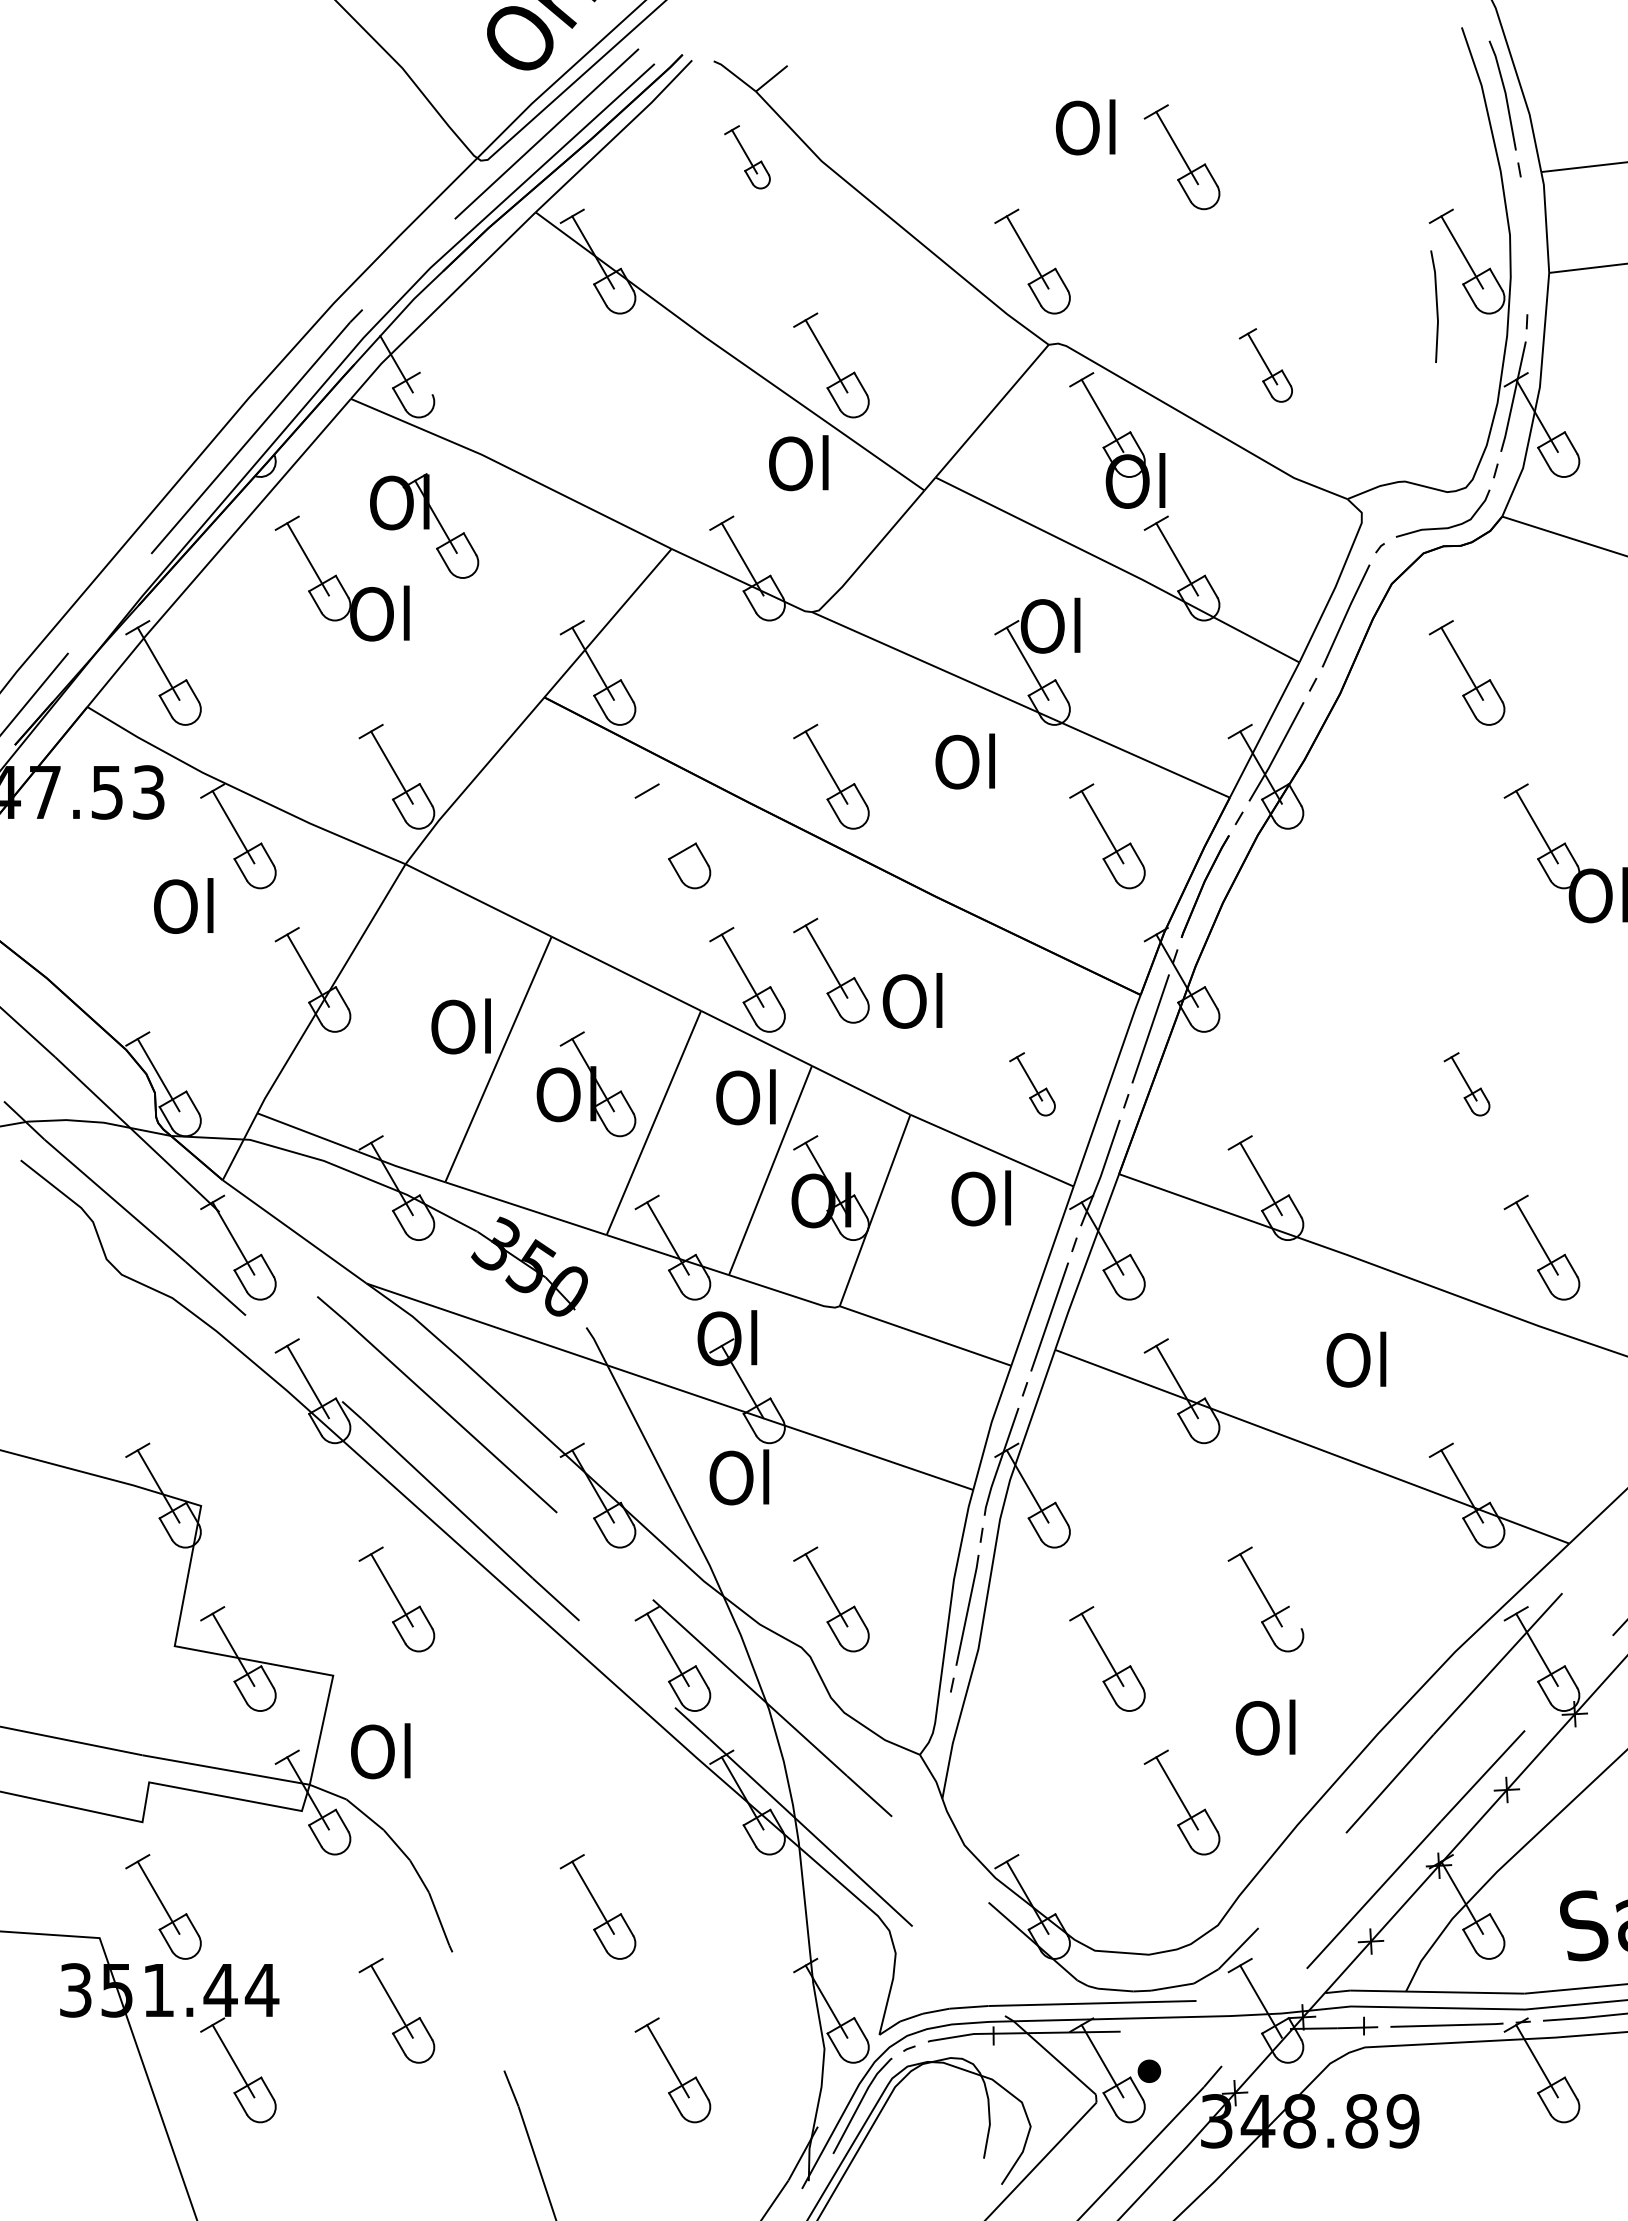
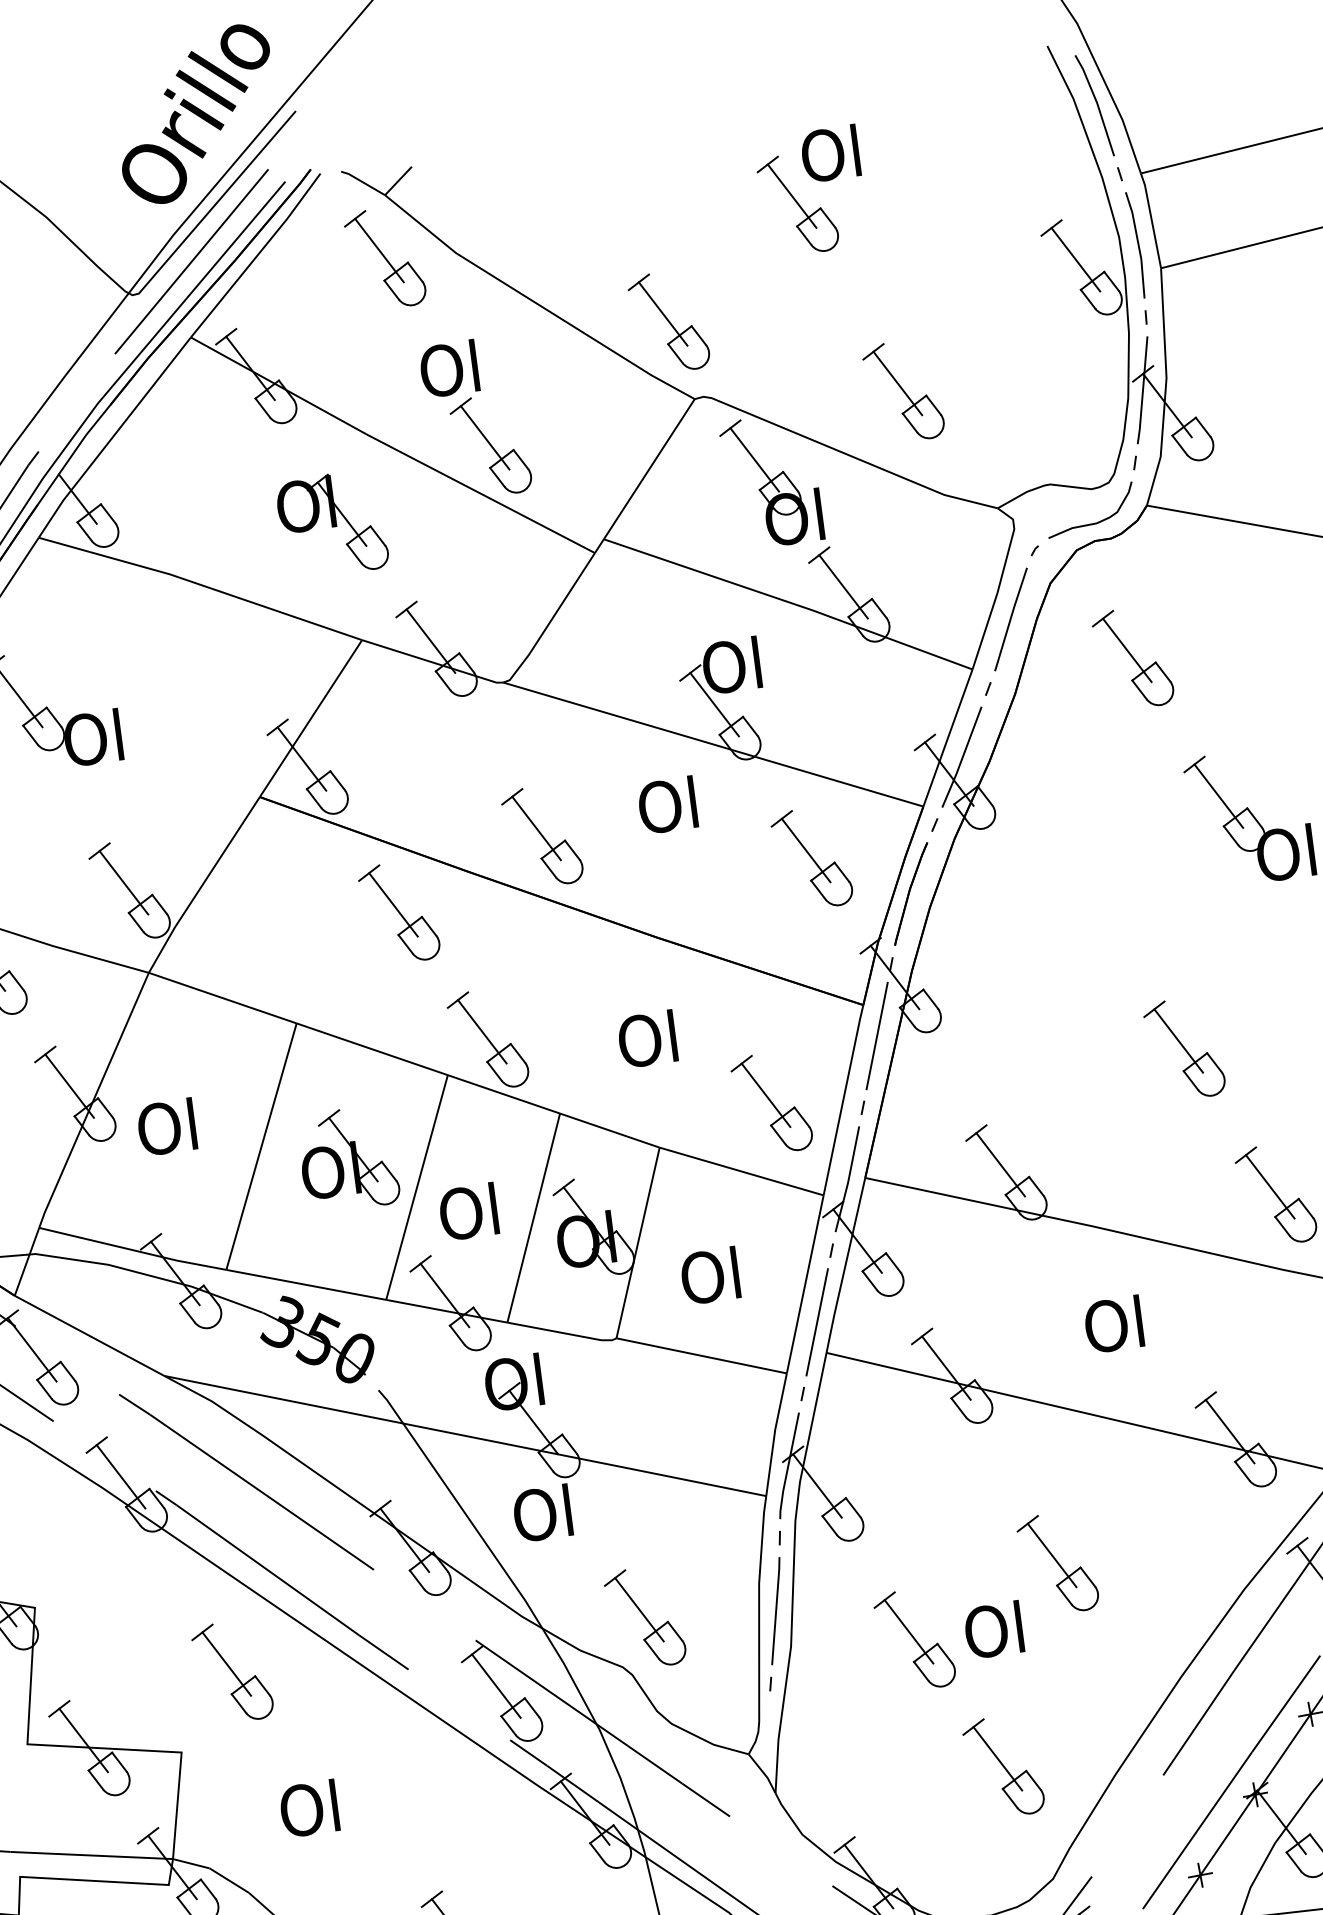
text: (1085, 127) -> (830, 153), moved
part: (747, 157) -> (385, 258), size x1.67
line: (1436, 306) -> (1137, 244), moved
part: (1265, 365) -> (903, 391), size x1.43
line: (425, 383) -> (107, 513), added
text: (798, 463) -> (449, 369), moved
part: (424, 525) -> (332, 523), moved
line: (667, 827) -> (393, 905), added
part: (831, 970) -> (566, 1020), removed
text: (460, 1026) -> (166, 1127), moved
part: (1032, 1084) -> (771, 1103), size x1.67
part: (1466, 1084) -> (1183, 1049), size x1.67
text: (745, 1097) -> (468, 1212), moved
text: (980, 1198) -> (709, 1276), moved
line: (1294, 1617) -> (1087, 1577), added
text: (1265, 1727) -> (993, 1629), moved
text: (380, 1751) -> (309, 1808), moved

